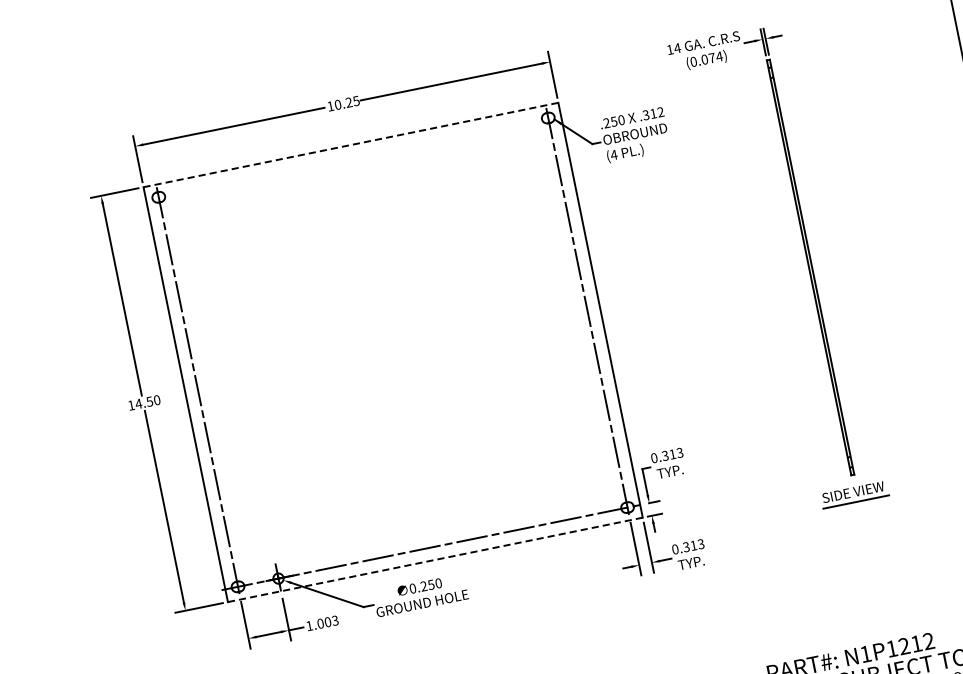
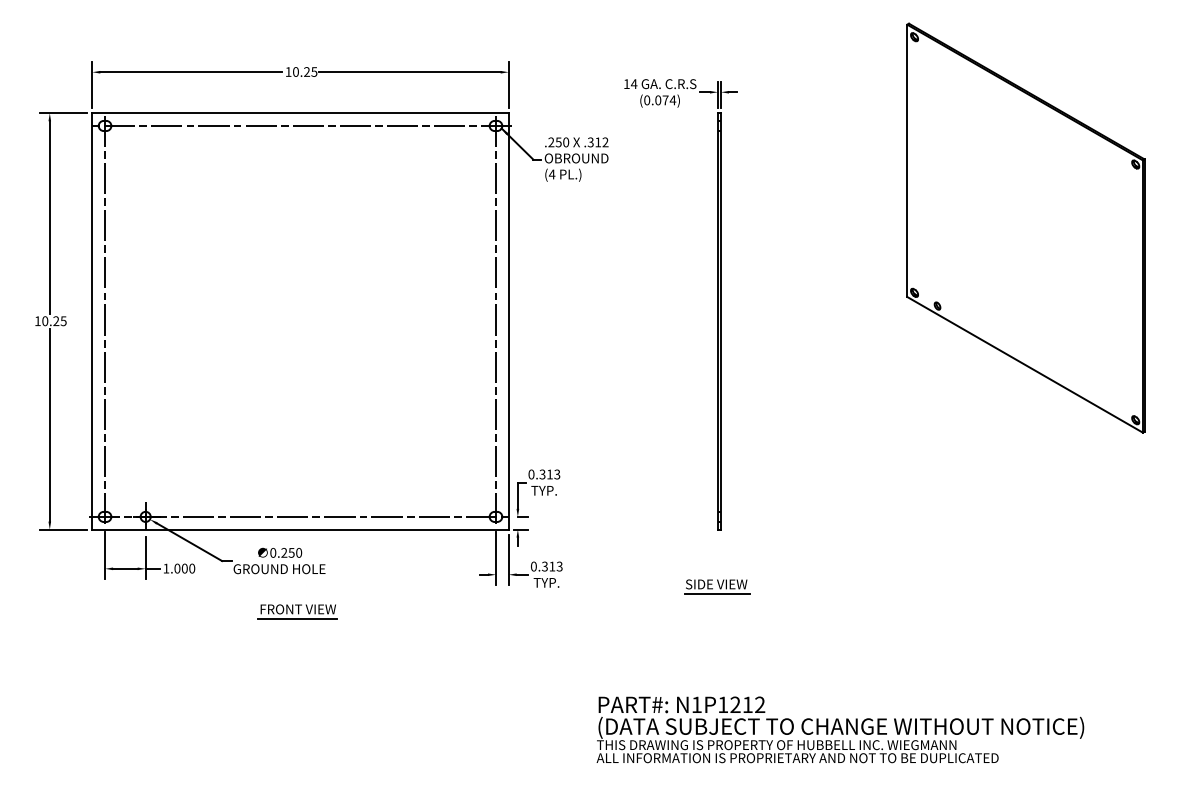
line: (351, 145) -> (301, 113), dashed -> solid
line: (353, 157) -> (300, 125), added
text: (148, 402) -> (54, 321), 14.50 -> 10.25
part: (854, 494) -> (717, 586), moved
line: (435, 559) -> (300, 529), dashed -> solid
text: (335, 620) -> (192, 568), 1.003 -> 1.000
part: (448, 642) -> (297, 611), added

